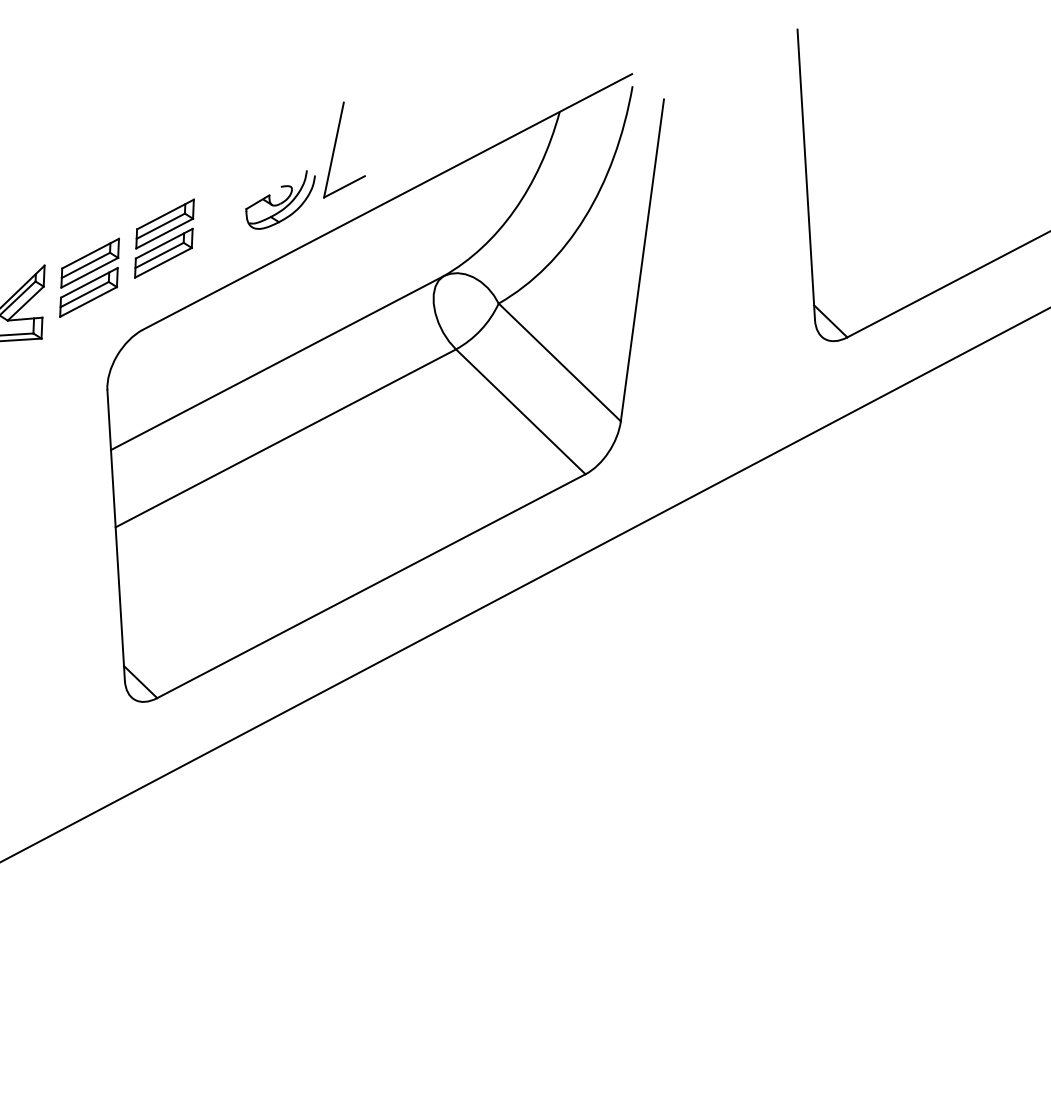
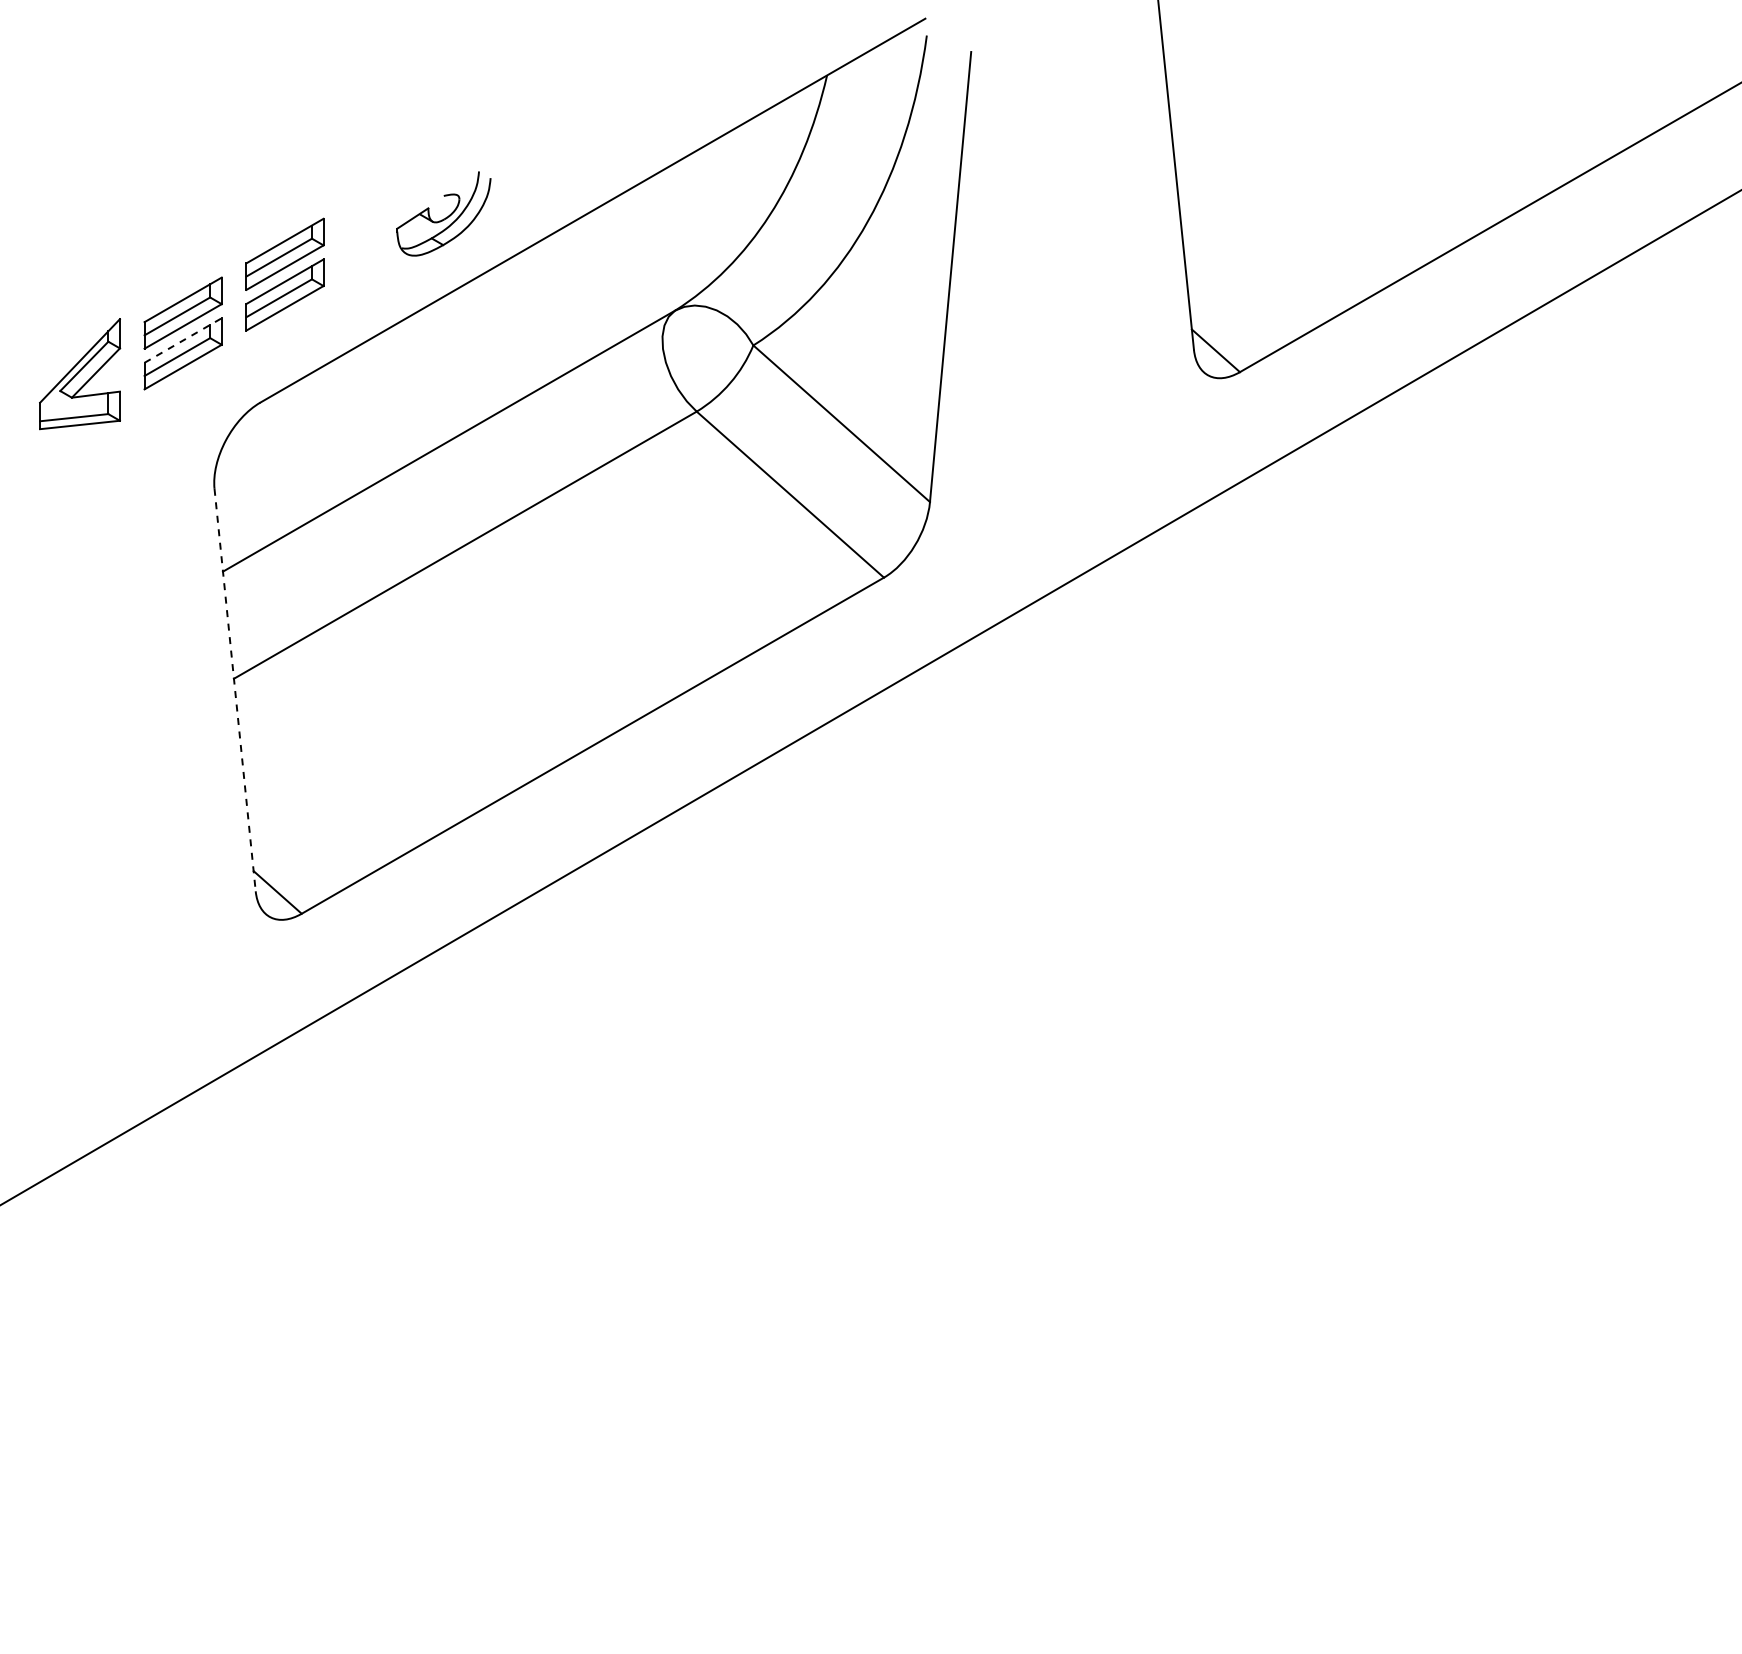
part: (335, 146) -> (517, 136), removed
line: (89, 282) -> (183, 340), solid -> dashed
line: (116, 535) -> (235, 690), solid -> dashed

